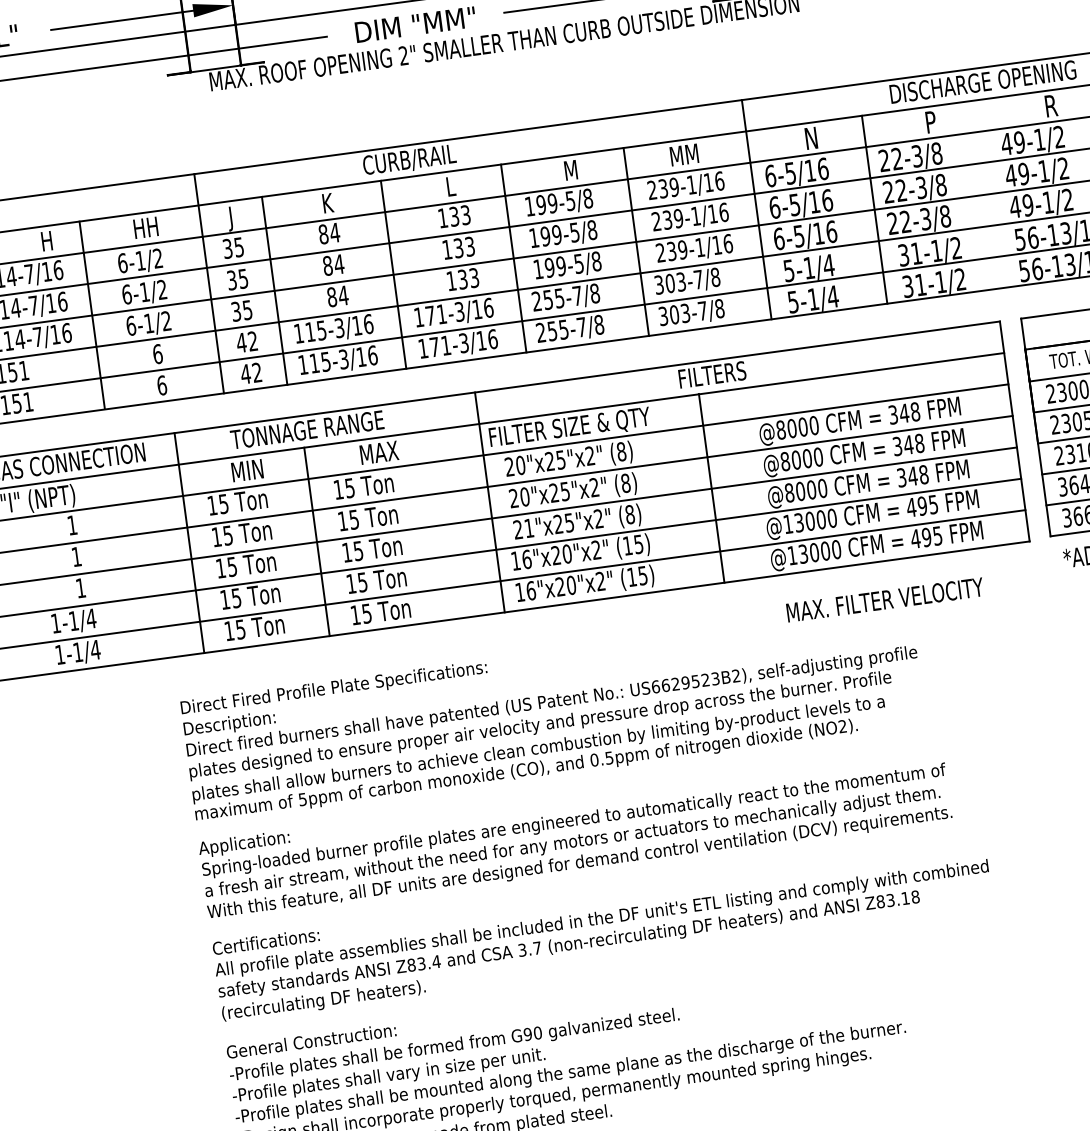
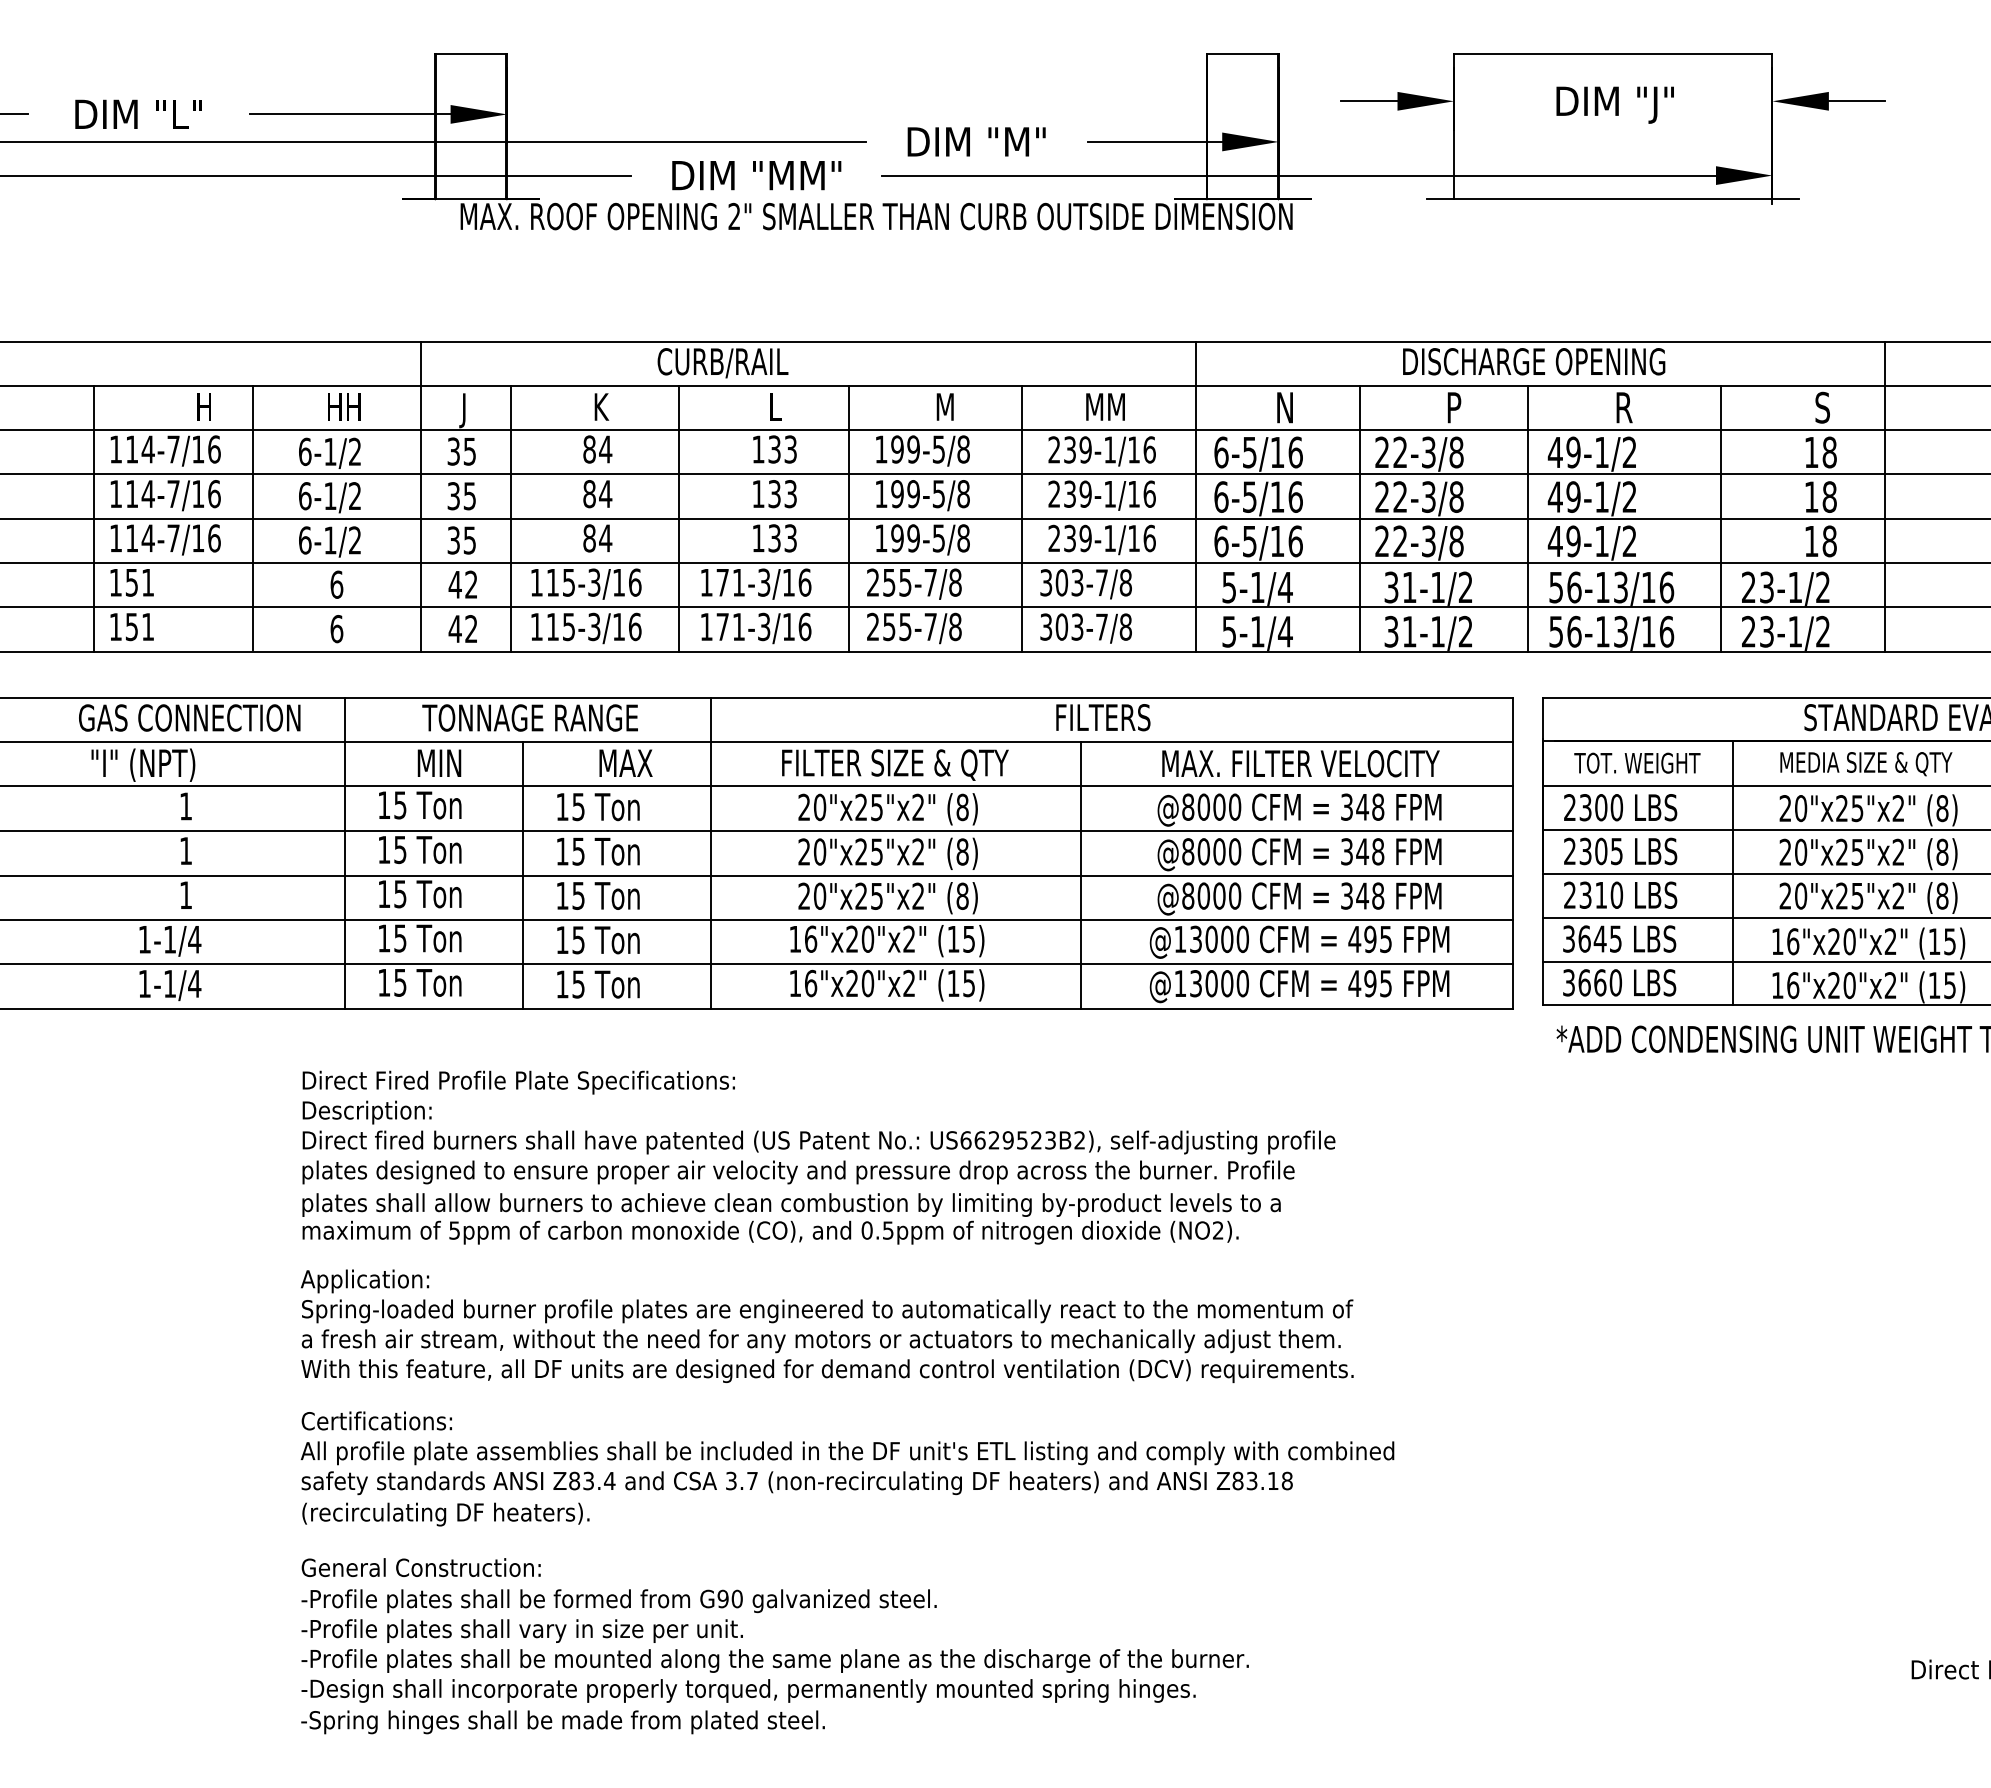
line: (994, 193) -> (1528, 518), added
line: (490, 502) -> (711, 852), moved
text: (529, 527) -> (820, 895), 21"x25"x2" -> 20"x25"x2"
text: (884, 599) -> (1300, 763), moved

